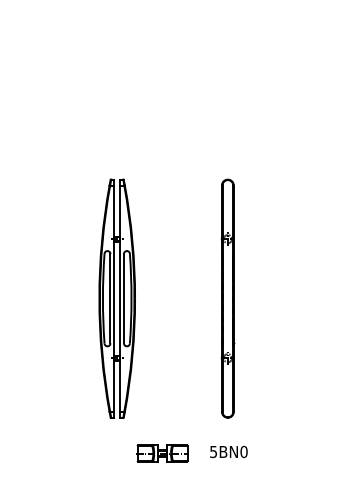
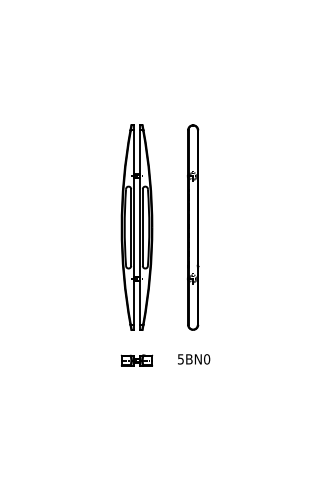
part: (116, 298) -> (136, 227), moved
part: (161, 453) -> (136, 360), size x0.71

